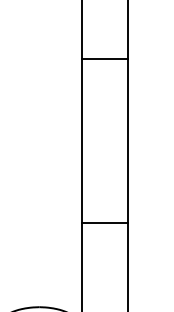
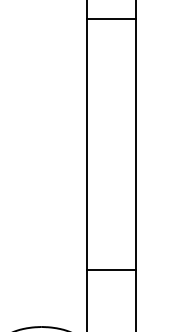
line: (104, 58) -> (111, 19), moved
line: (104, 223) -> (111, 270), moved

